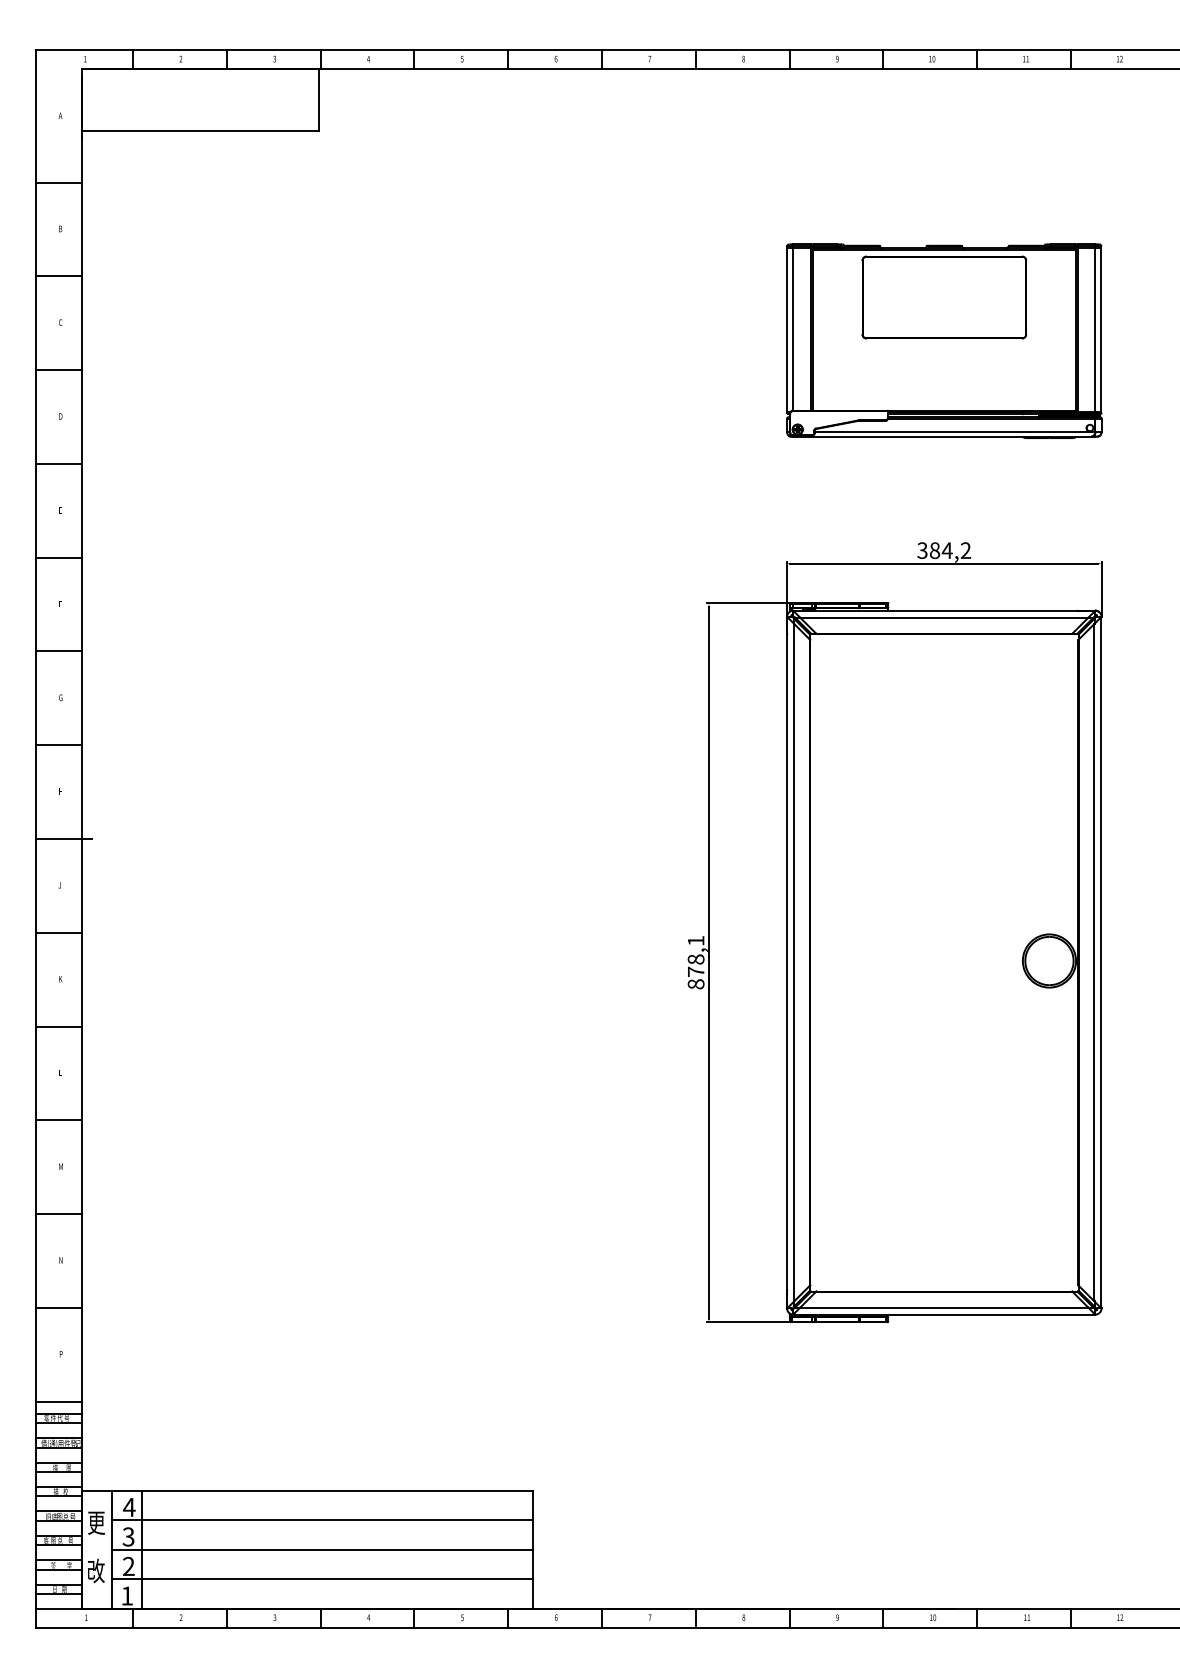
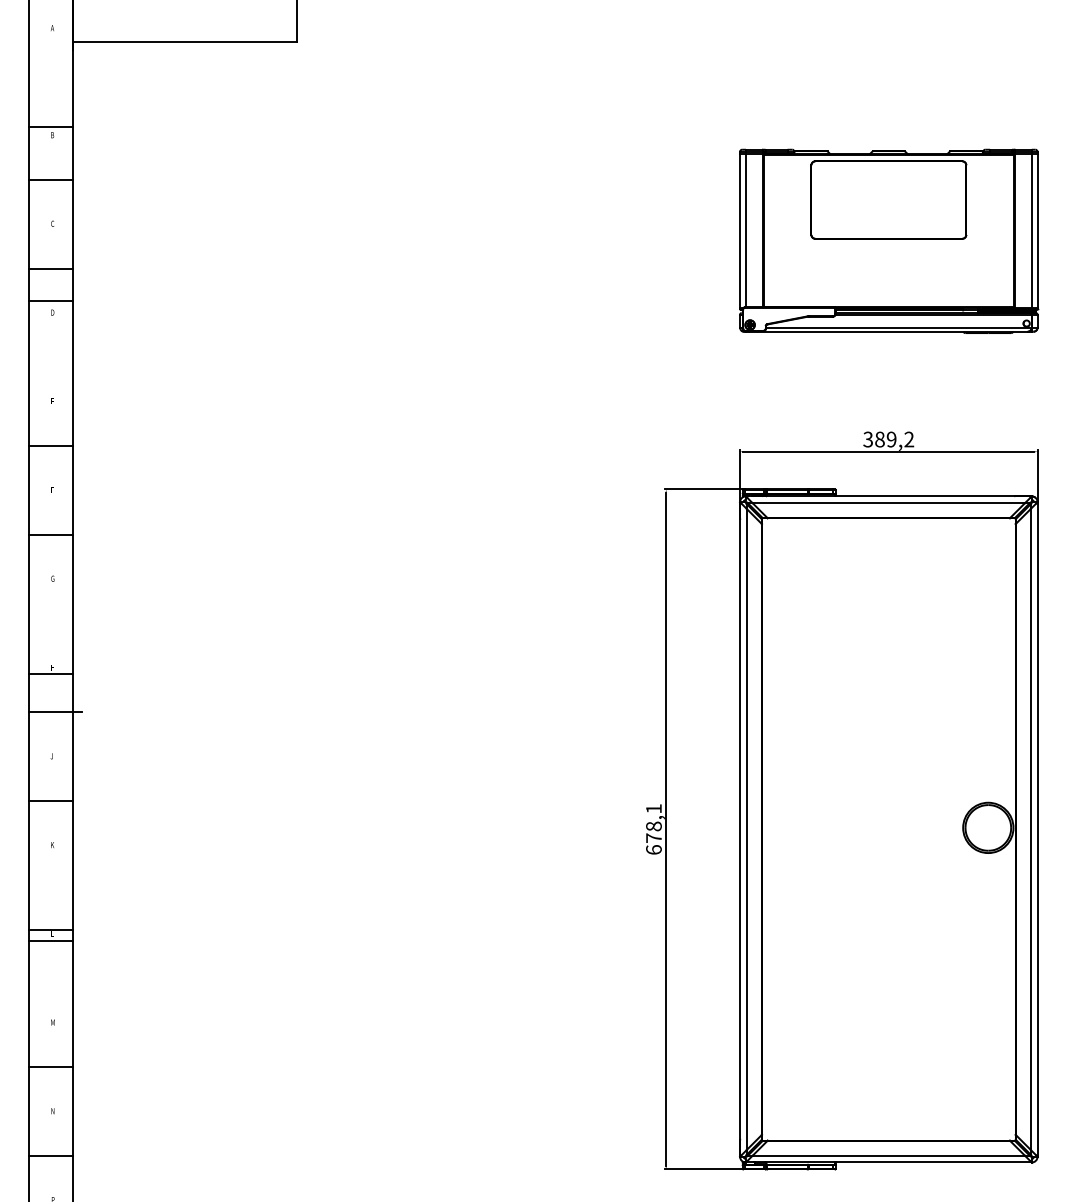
line: (58, 182) -> (50, 127), moved
line: (58, 463) -> (50, 300), moved
text: (946, 550) -> (890, 439), 384,2 -> 389,2
line: (58, 745) -> (50, 674), moved
text: (695, 984) -> (653, 850), 878,1 -> 678,1
line: (58, 1026) -> (50, 929), moved
line: (58, 1120) -> (50, 940), moved

